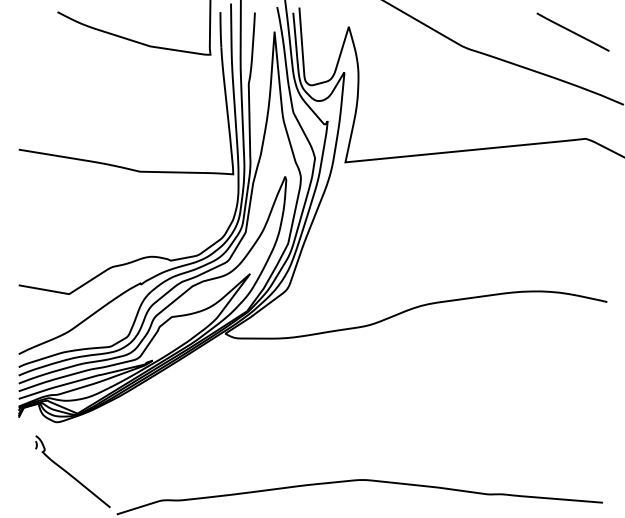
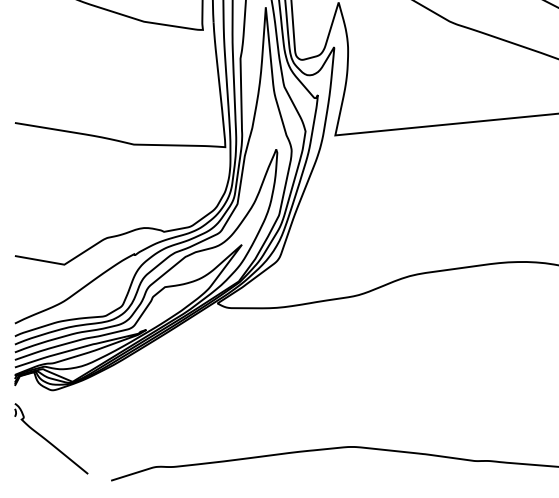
part: (72, 471) -> (50, 438), moved

